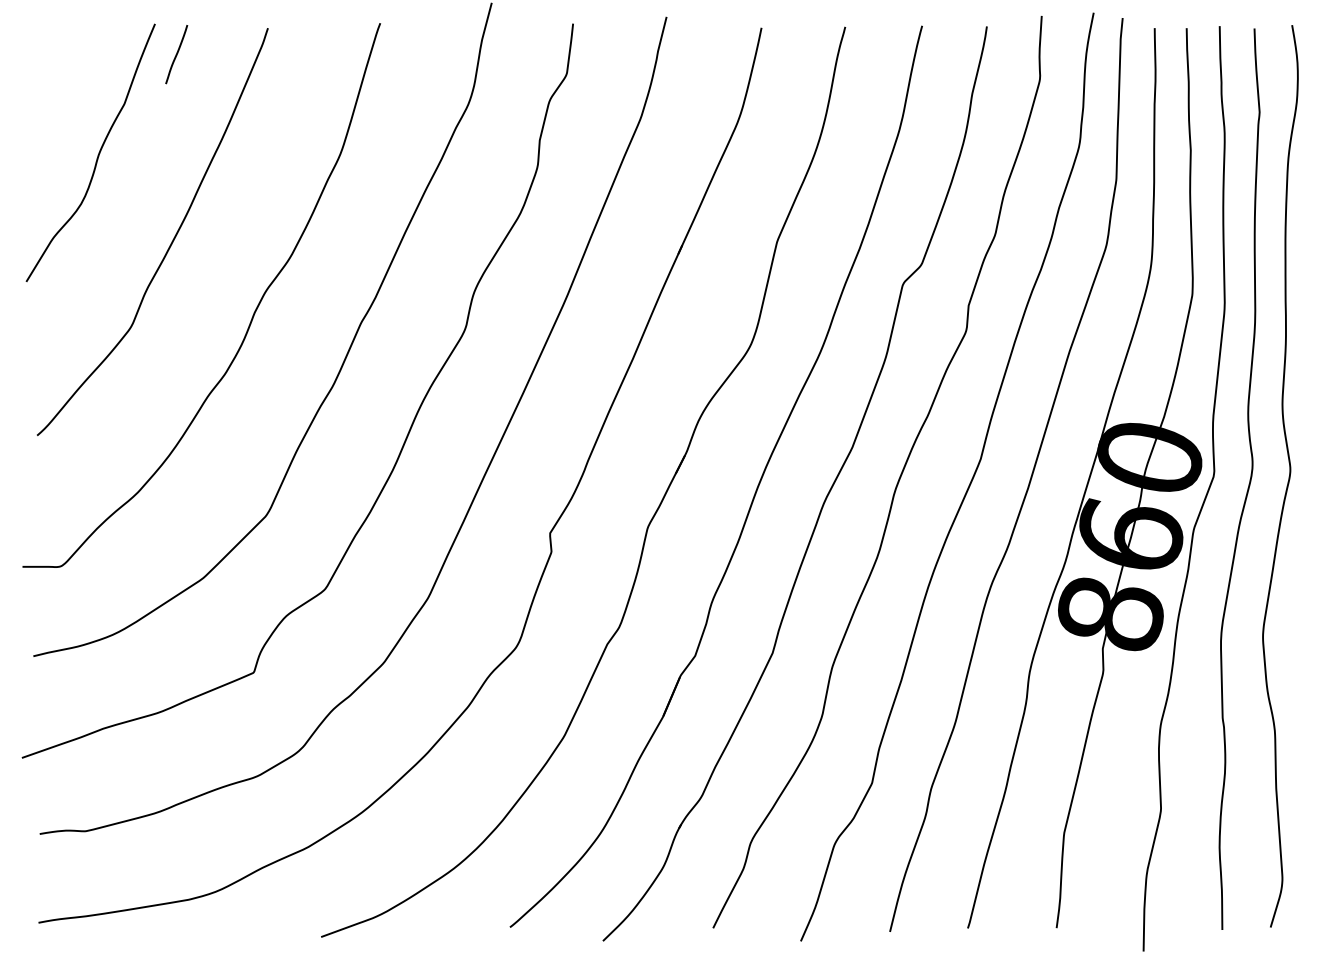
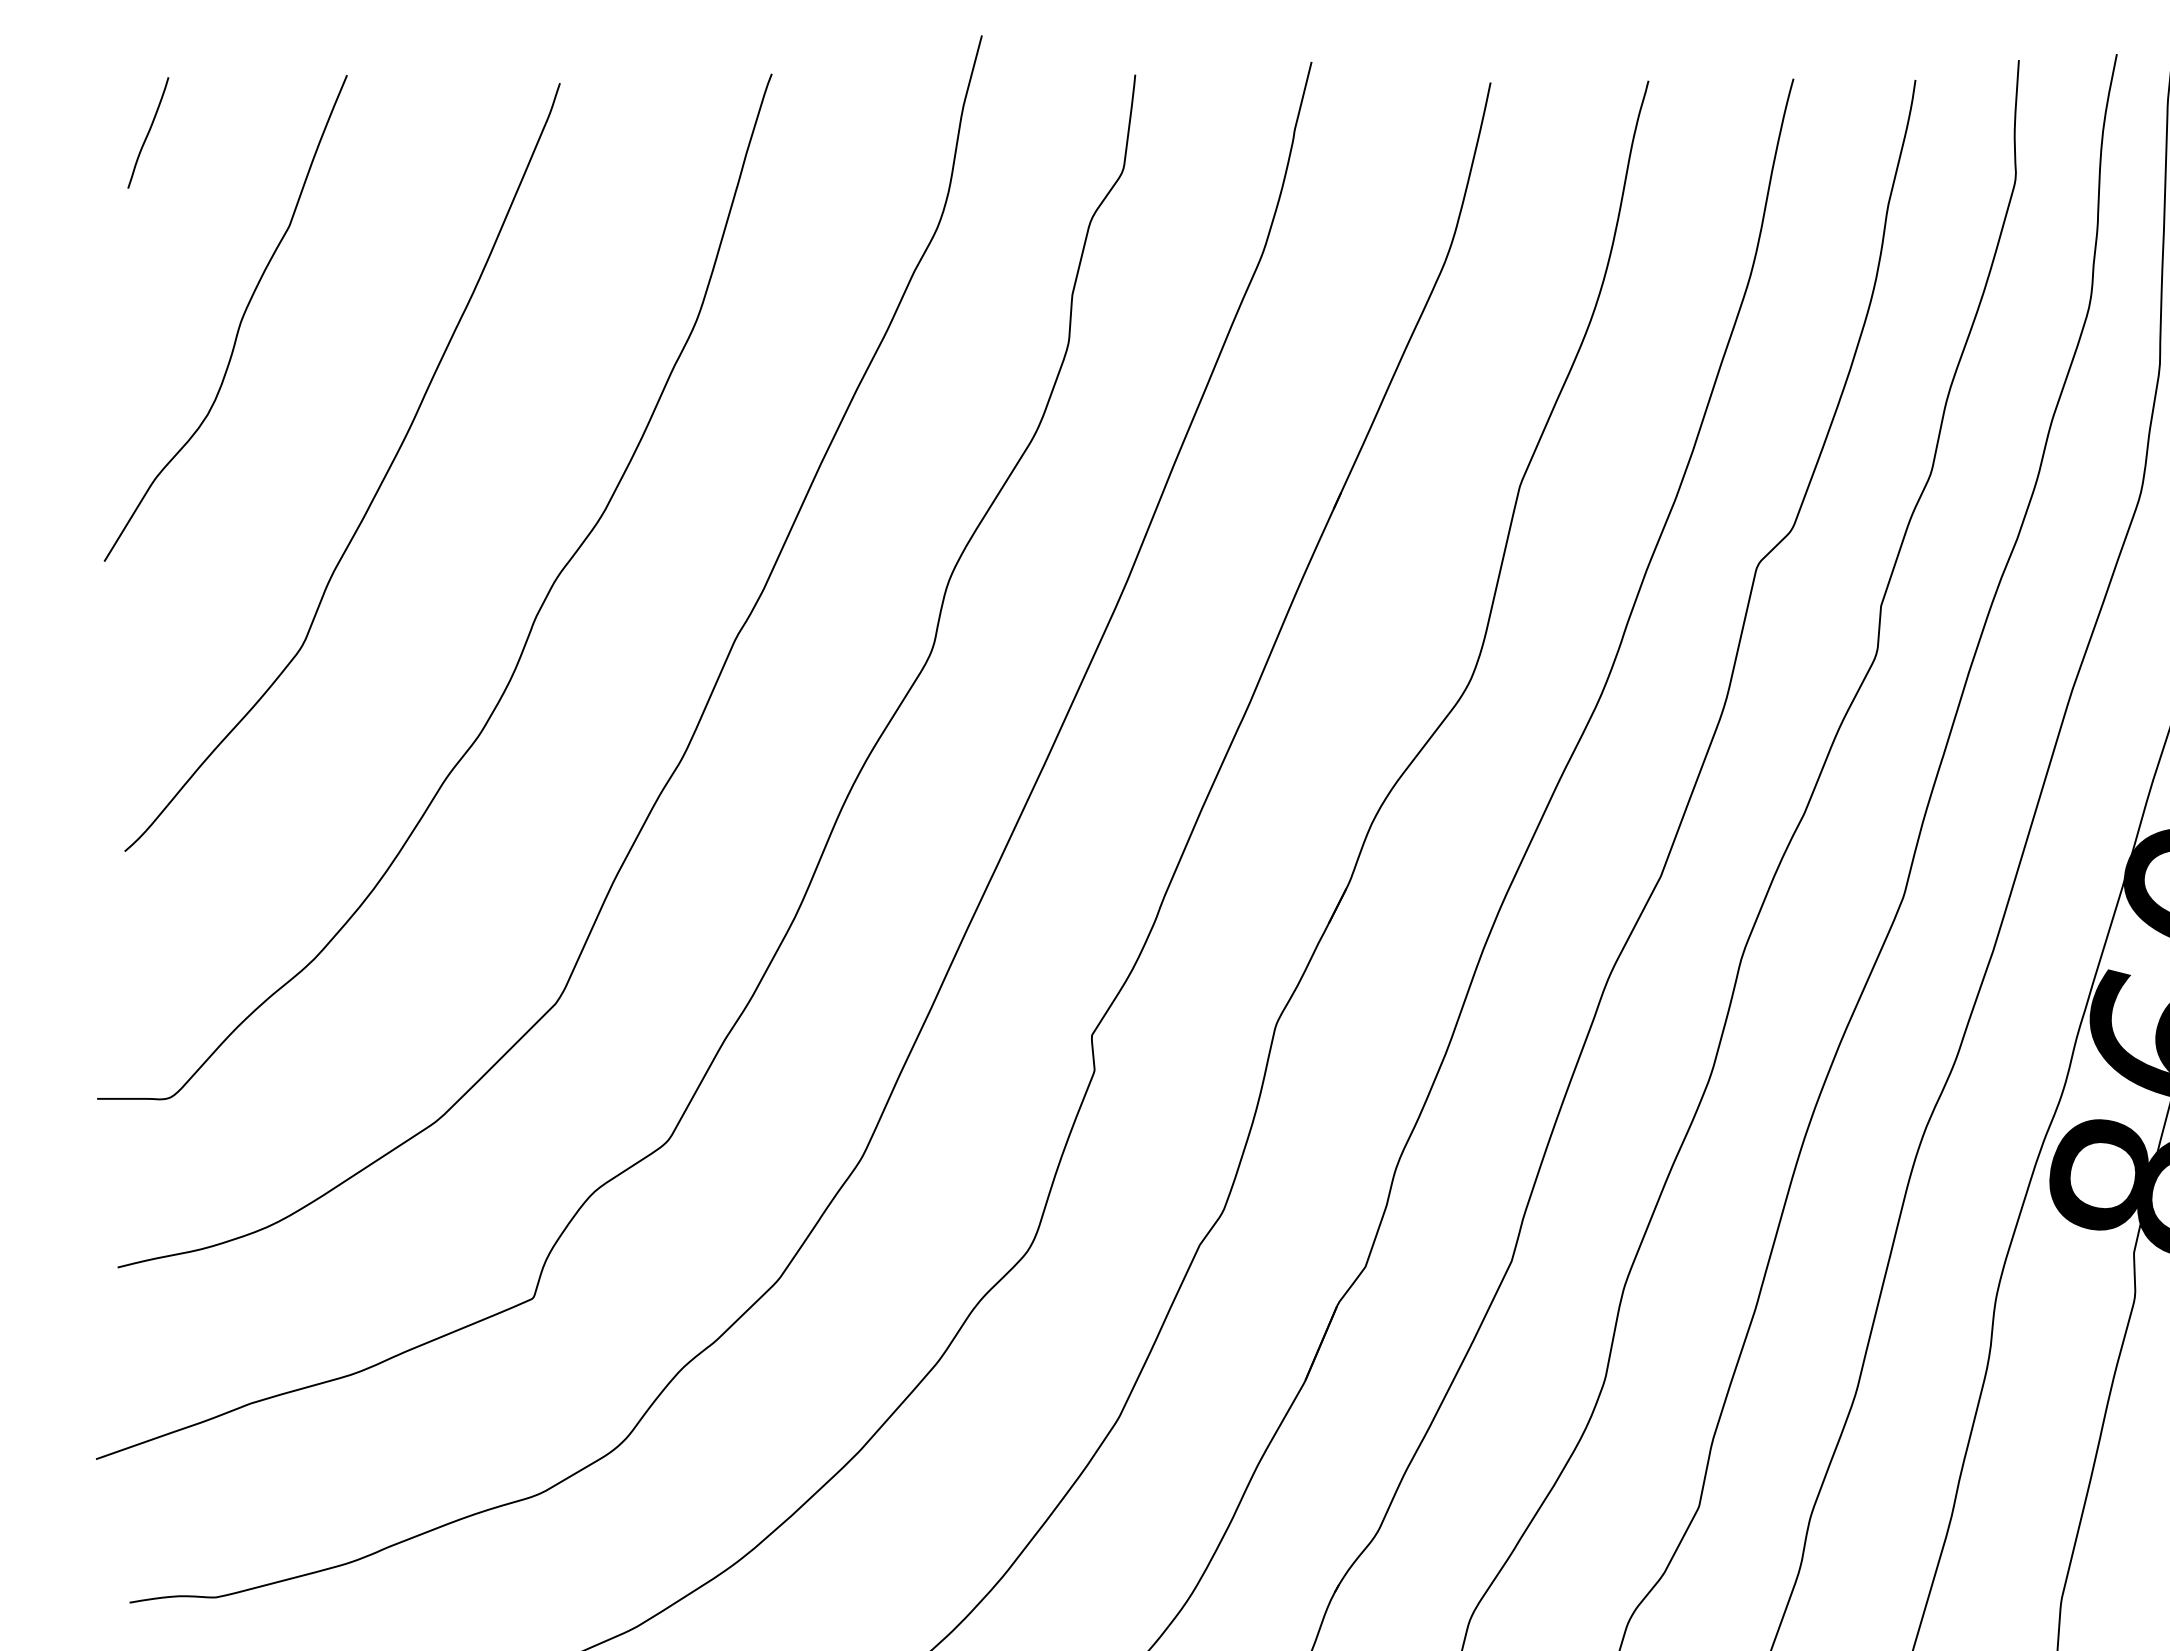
line: (176, 54) -> (148, 132), moved

